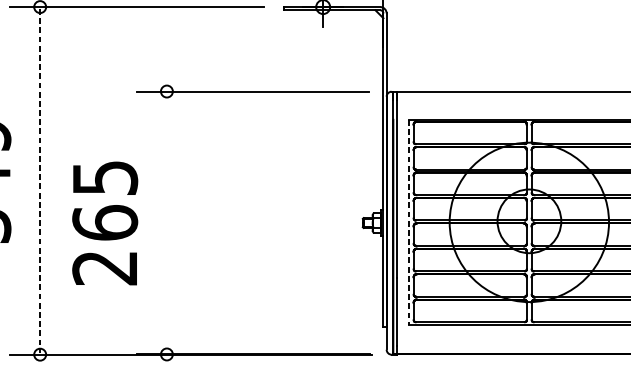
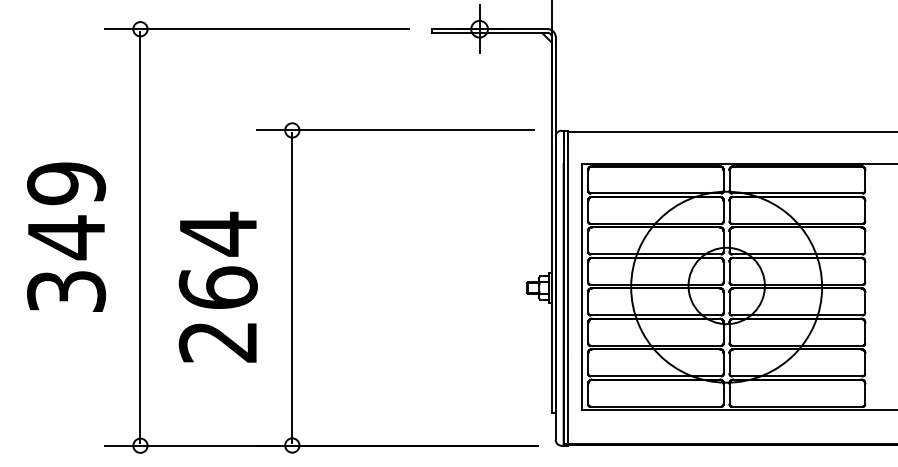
text: (105, 177) -> (218, 233), 265 -> 264
line: (40, 180) -> (140, 237), dashed -> solid
line: (167, 222) -> (292, 287), added
line: (409, 222) -> (582, 287), dashed -> solid

